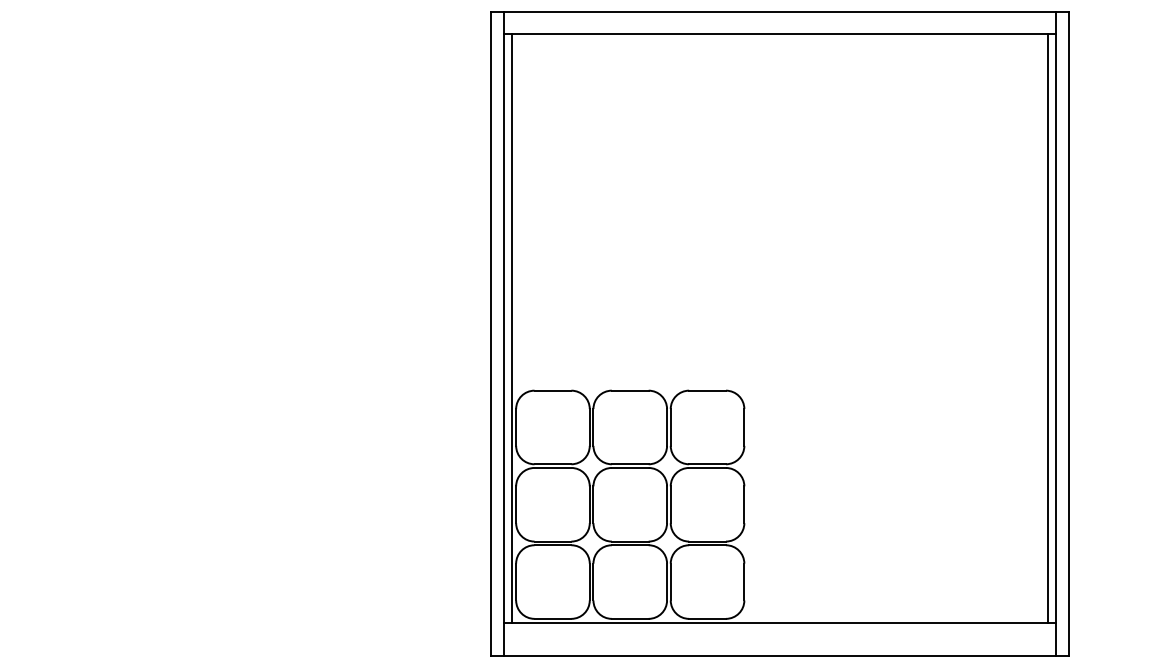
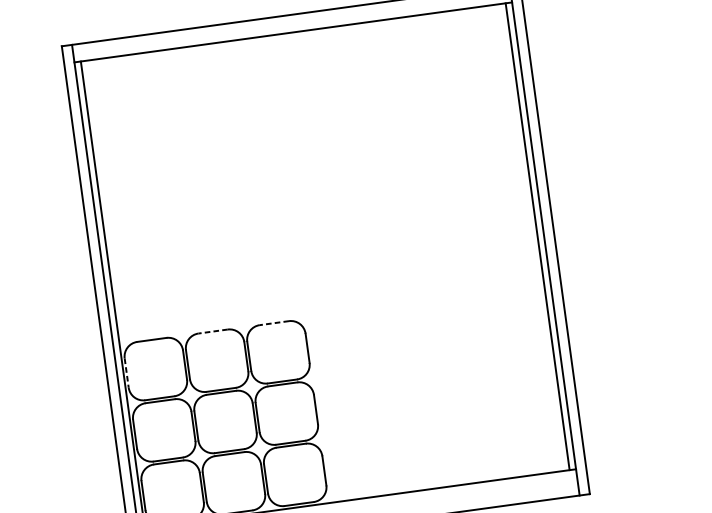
line: (629, 390) -> (212, 331), solid -> dashed
line: (707, 390) -> (274, 323), solid -> dashed
line: (516, 427) -> (126, 373), solid -> dashed

